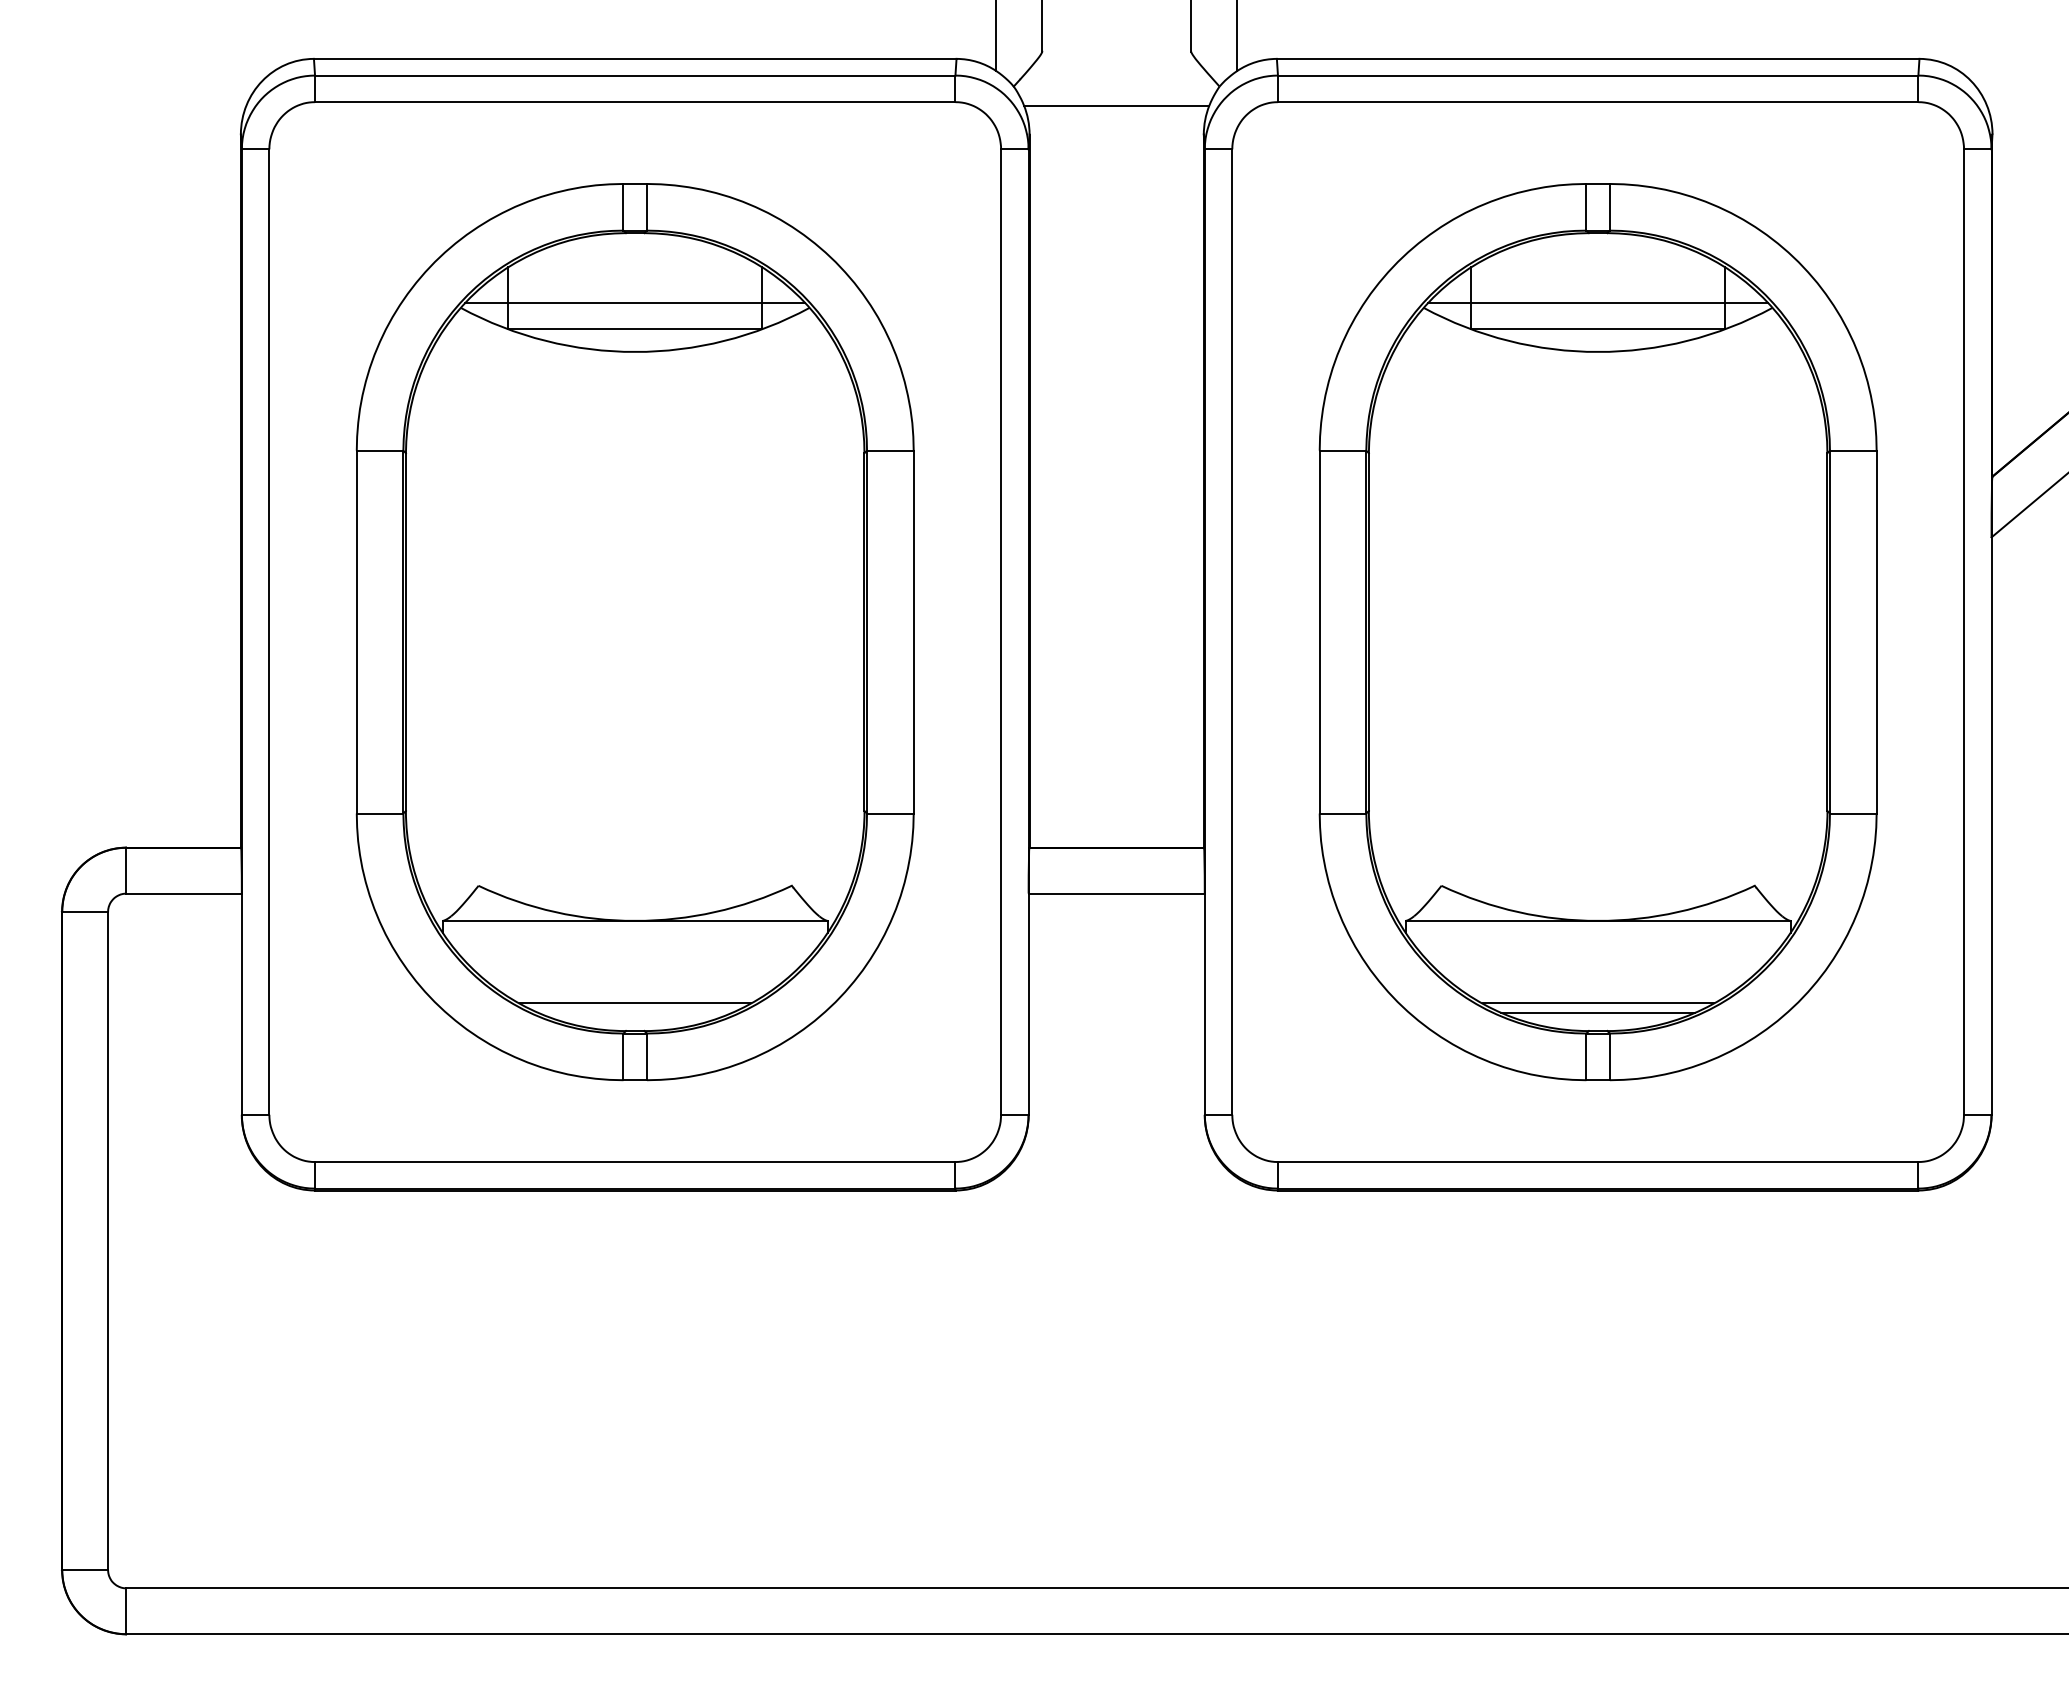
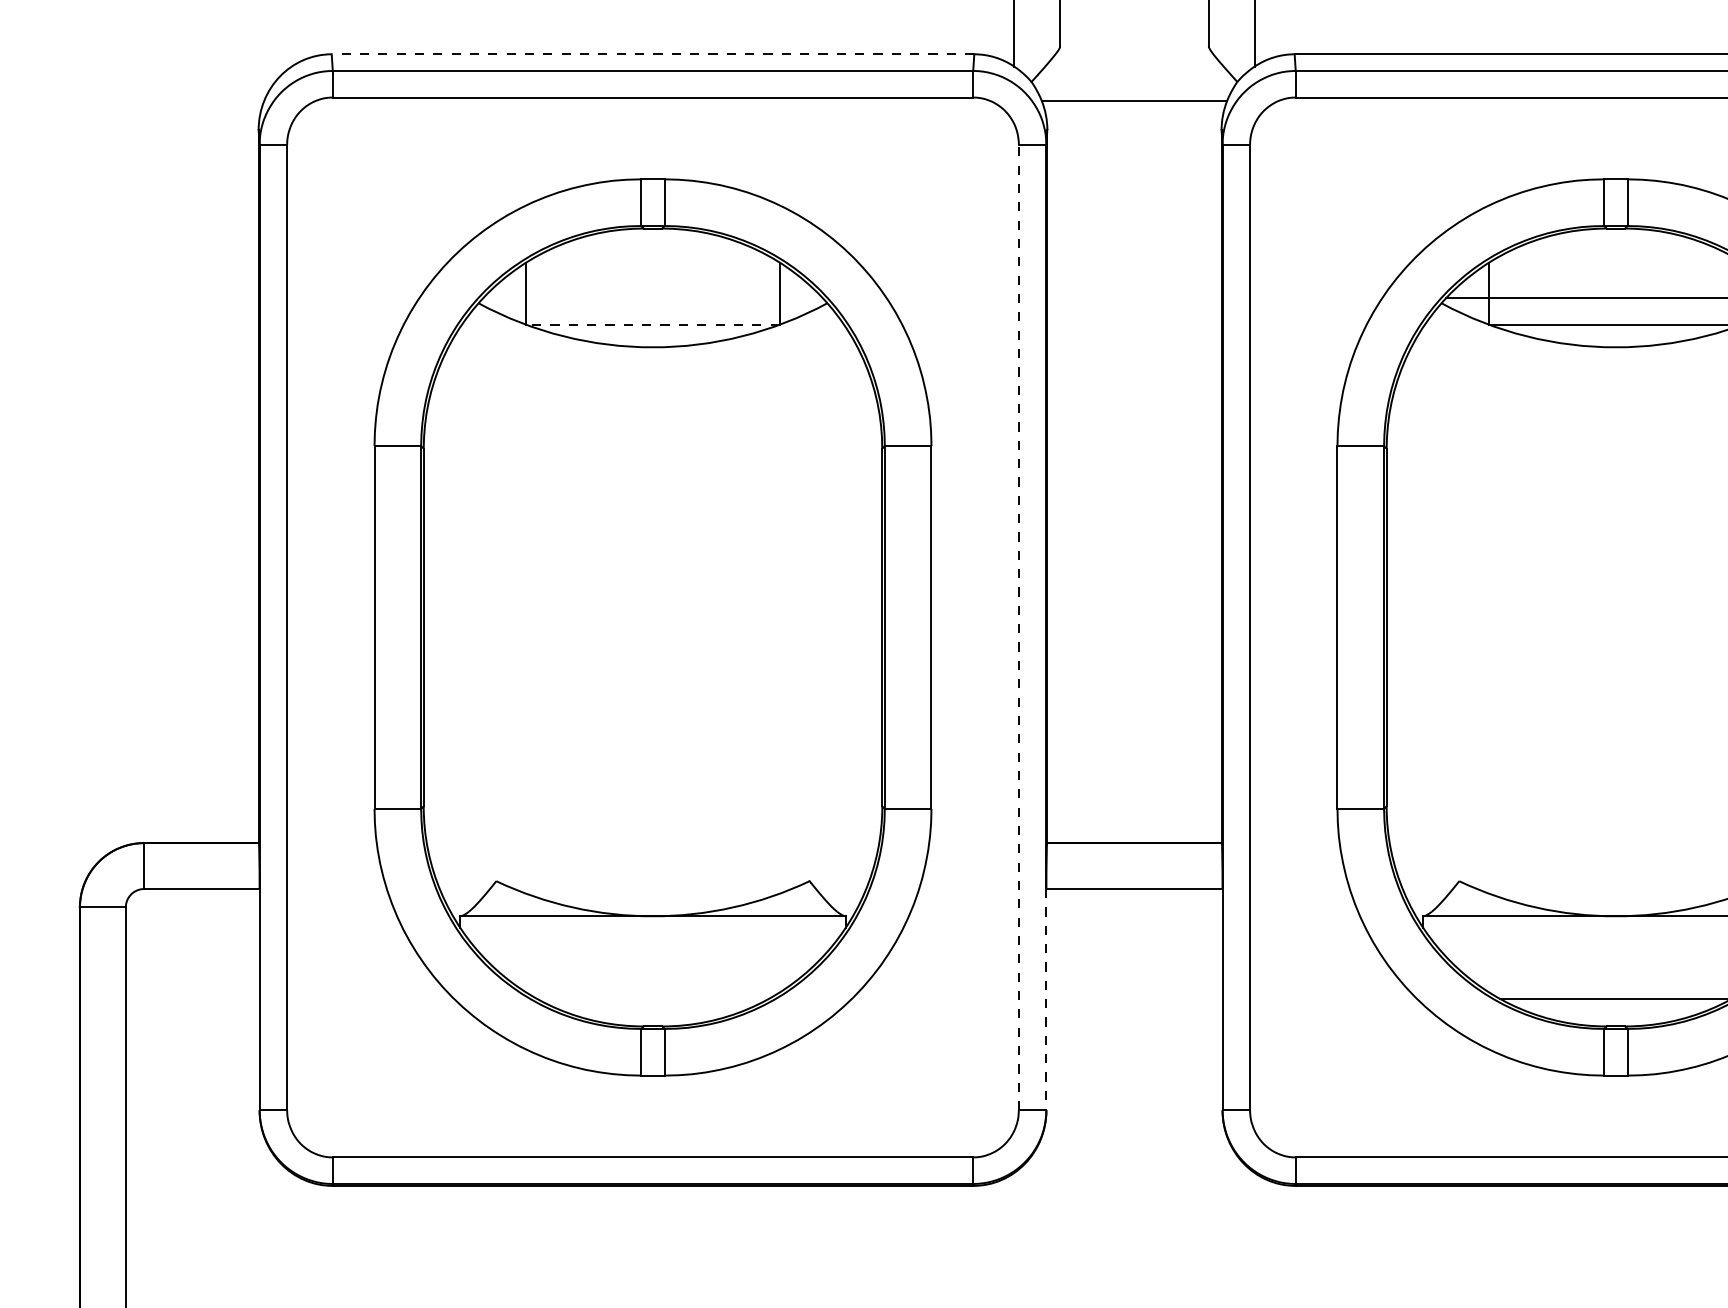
line: (634, 58) -> (652, 53), solid -> dashed
line: (635, 302) -> (653, 297), removed
line: (635, 329) -> (653, 324), solid -> dashed
line: (1001, 632) -> (1019, 627), solid -> dashed
line: (634, 1003) -> (652, 998), removed
line: (1028, 1004) -> (1046, 999), solid -> dashed
line: (1598, 1012) -> (1616, 1007), removed

